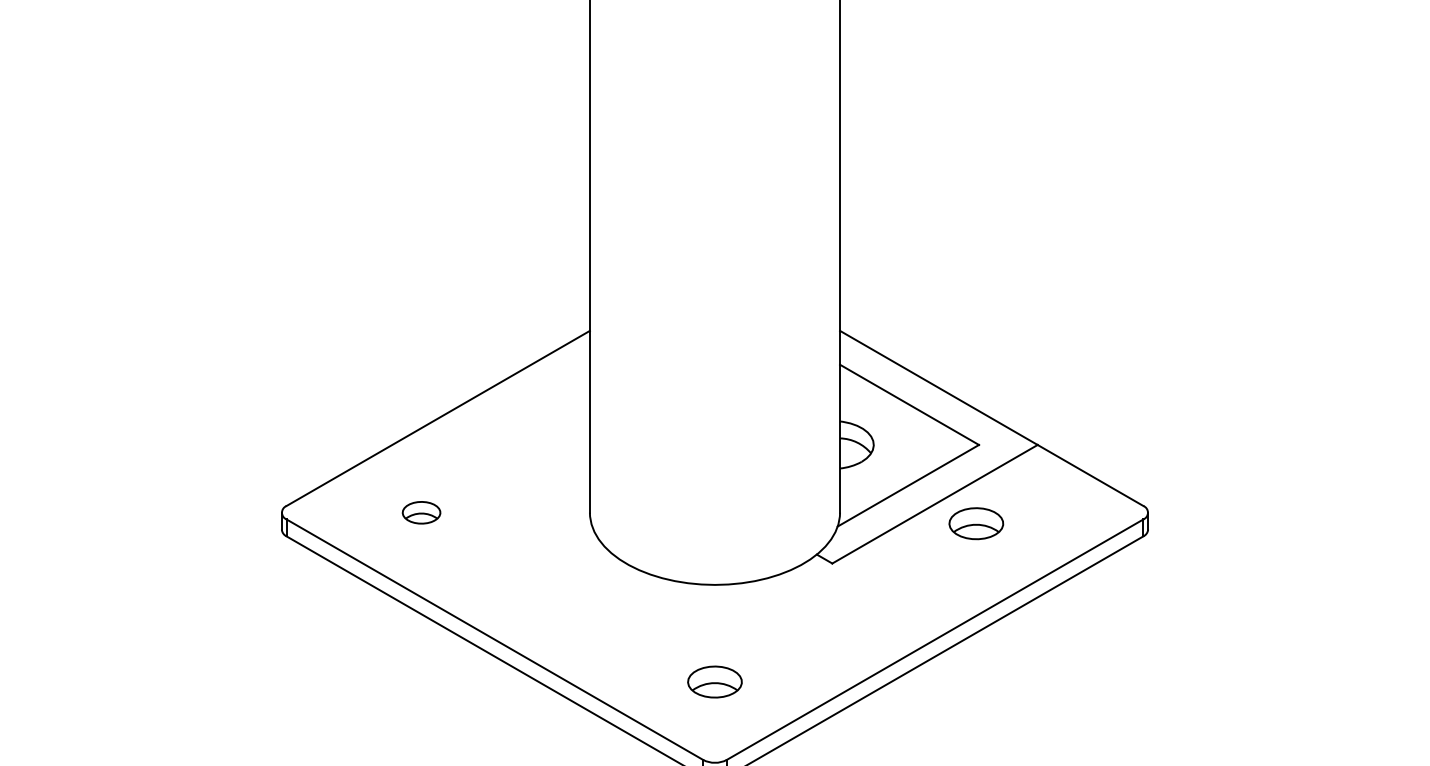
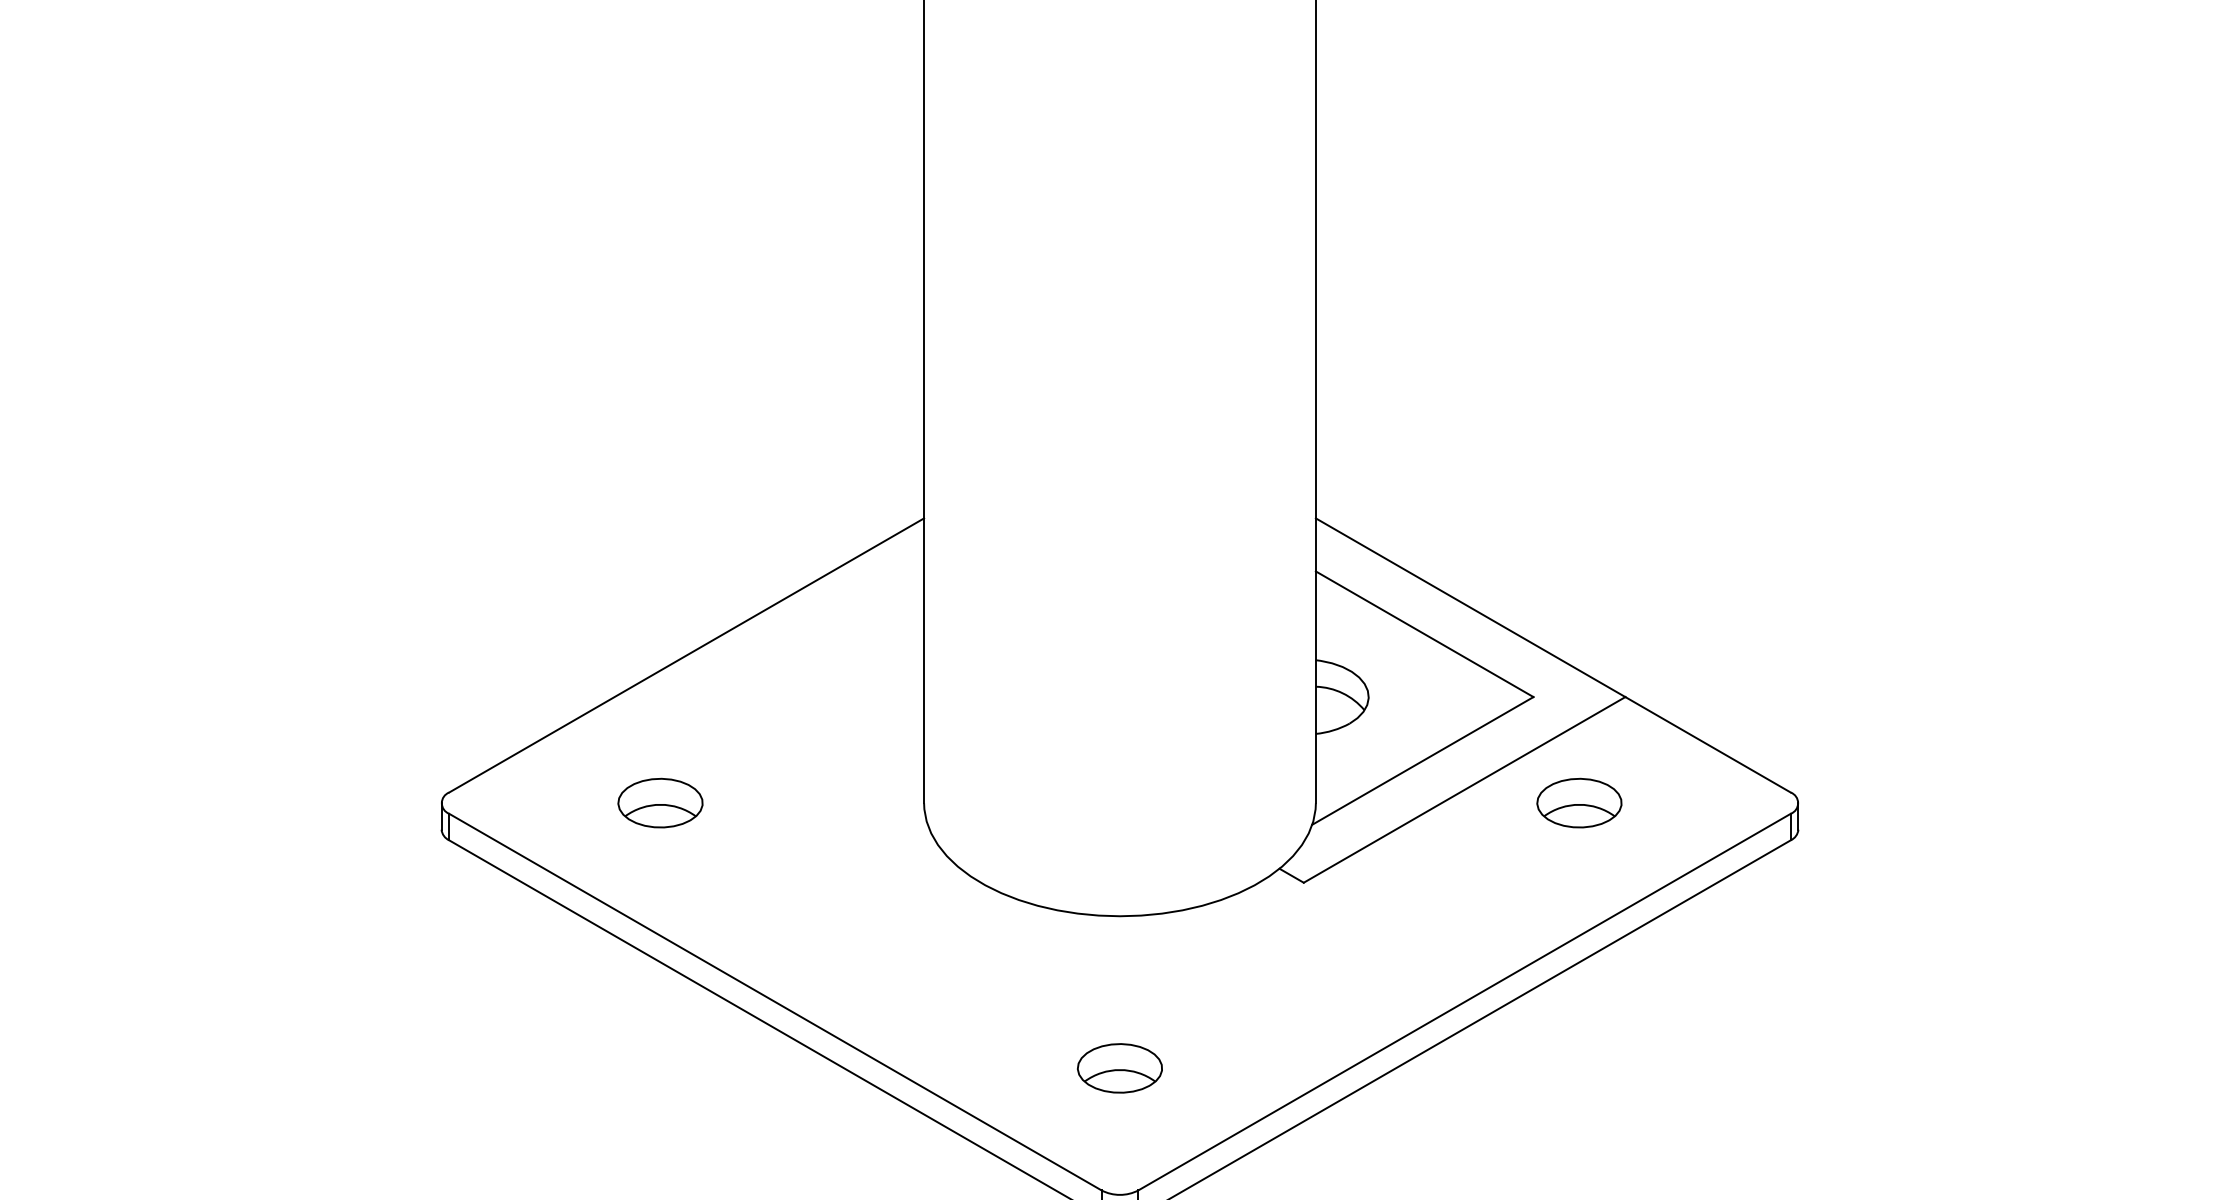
part: (421, 512) -> (660, 802), size x1.43
part: (976, 523) -> (1579, 802), moved

